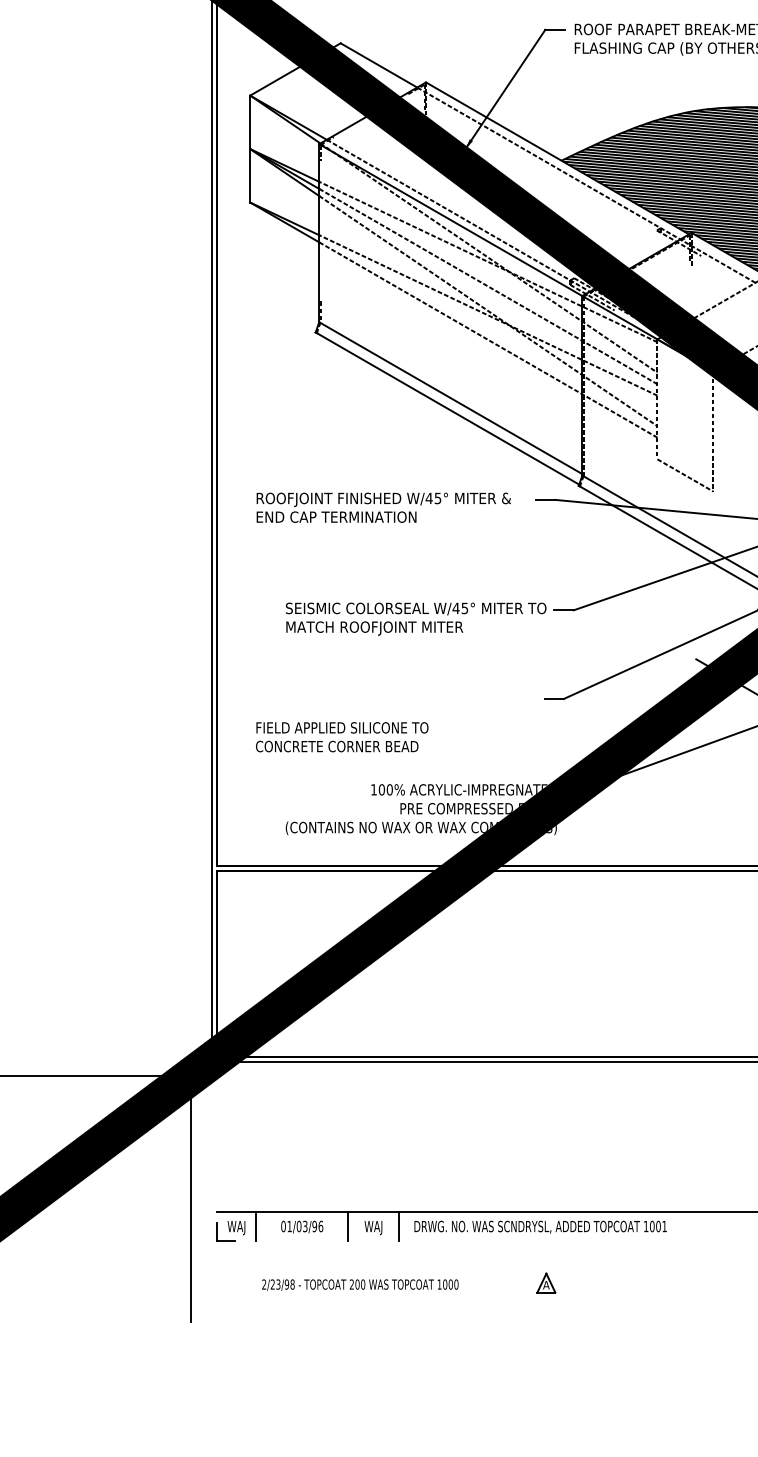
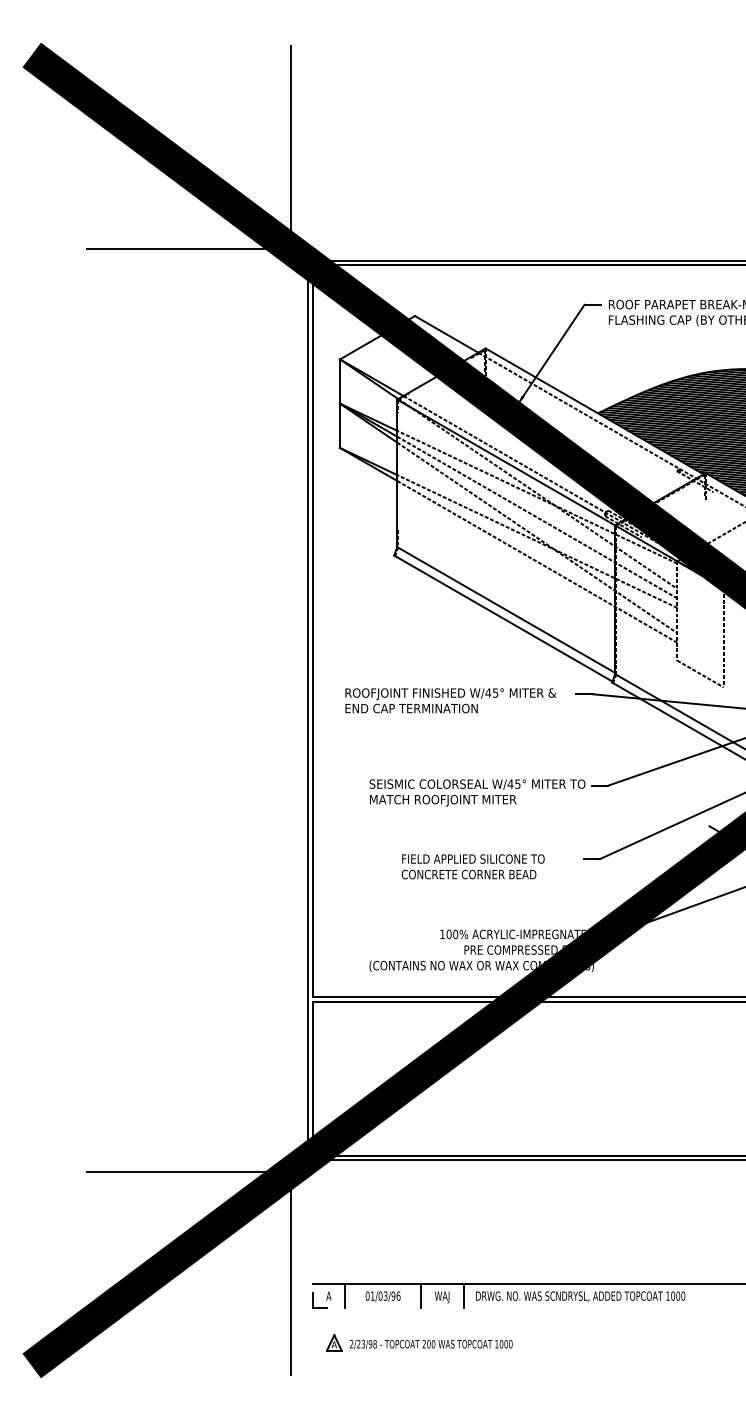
text: (341, 736) -> (472, 866), moved
text: (664, 1225) -> (683, 1295), 1001 -> 1000
text: (236, 1228) -> (328, 1297), WAJ -> A
part: (546, 1282) -> (334, 1342), moved

